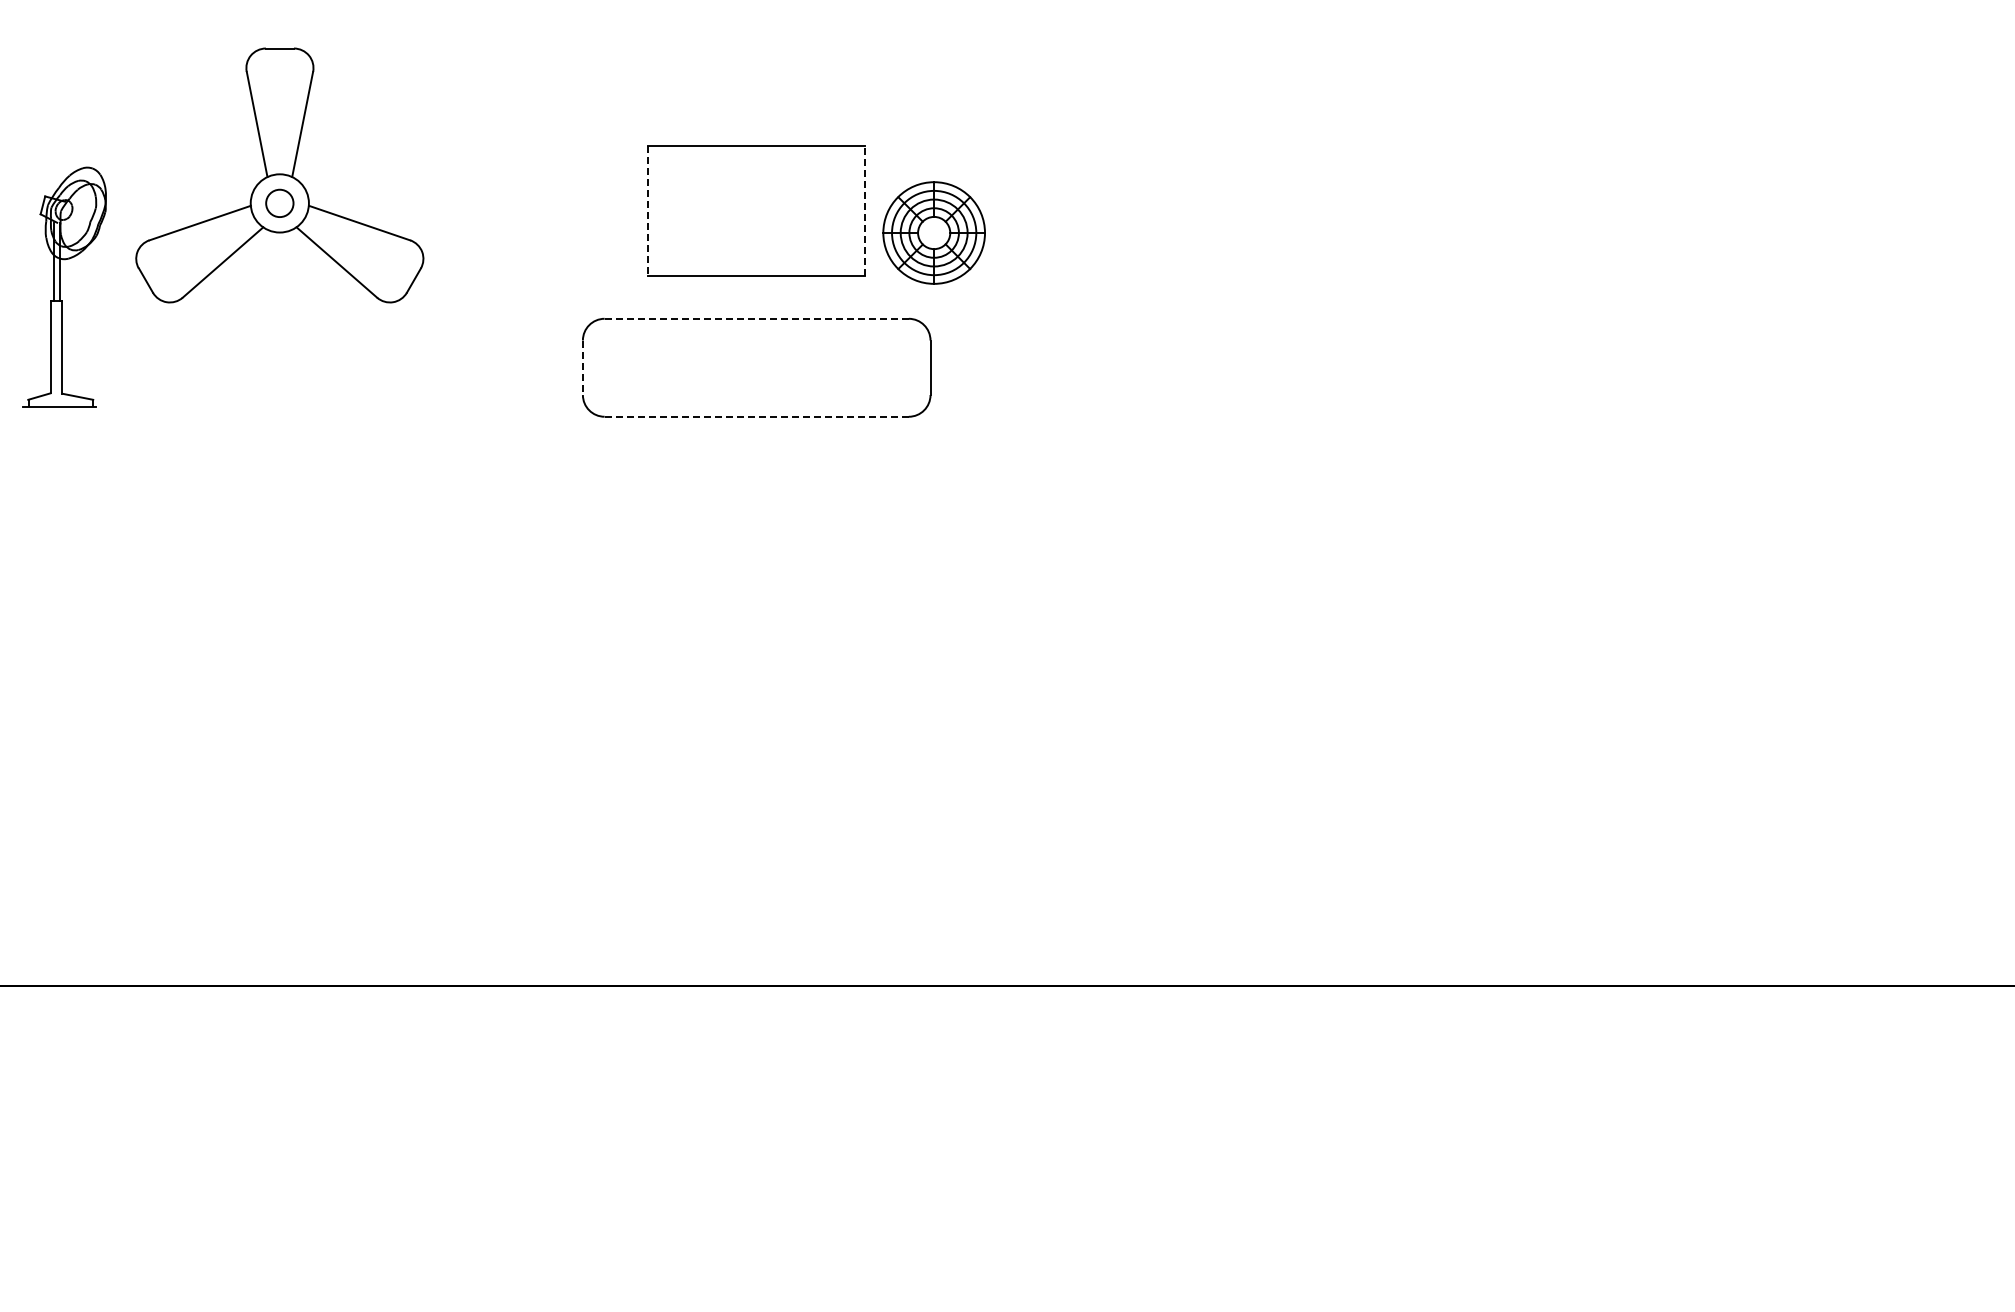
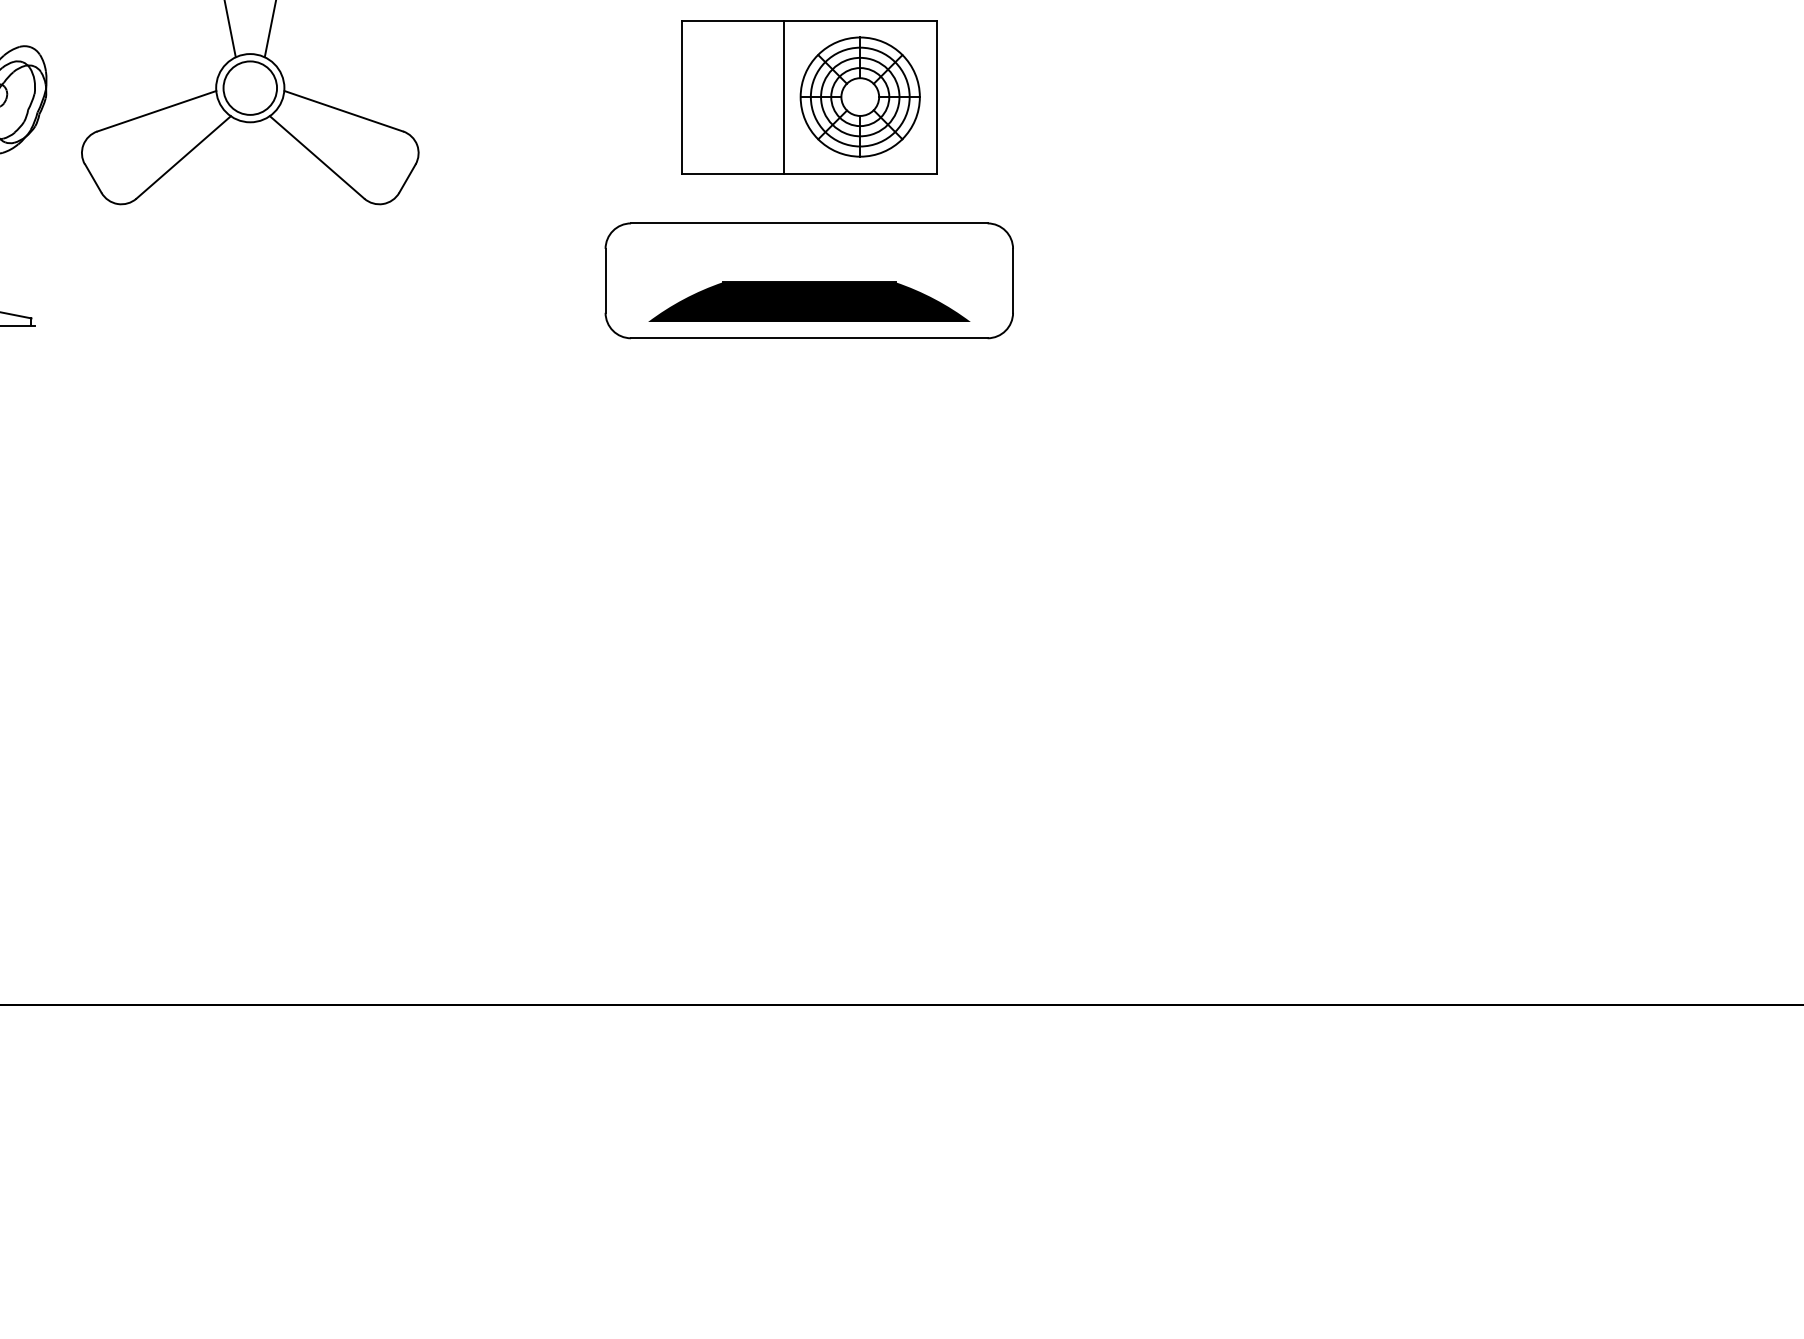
circle: (279, 203) -> (249, 88), size x1.67
line: (735, 210) -> (784, 96), added
line: (865, 210) -> (936, 96), dashed -> solid
line: (648, 211) -> (682, 97), dashed -> solid
part: (933, 232) -> (859, 96), moved
line: (756, 318) -> (809, 223), dashed -> solid
line: (582, 368) -> (605, 281), dashed -> solid
part: (756, 385) -> (809, 301), added
line: (757, 416) -> (810, 337), dashed -> solid

